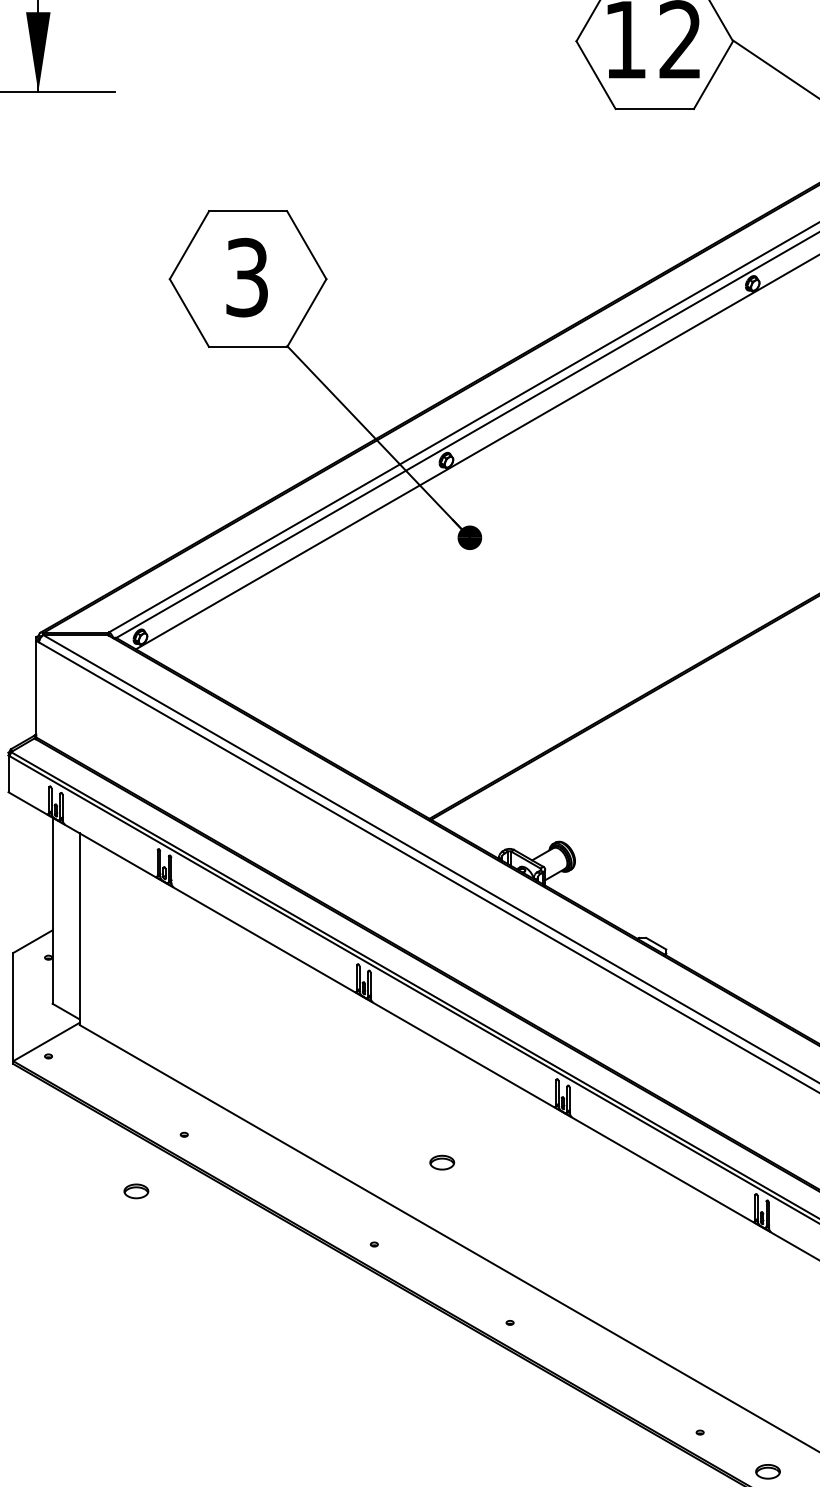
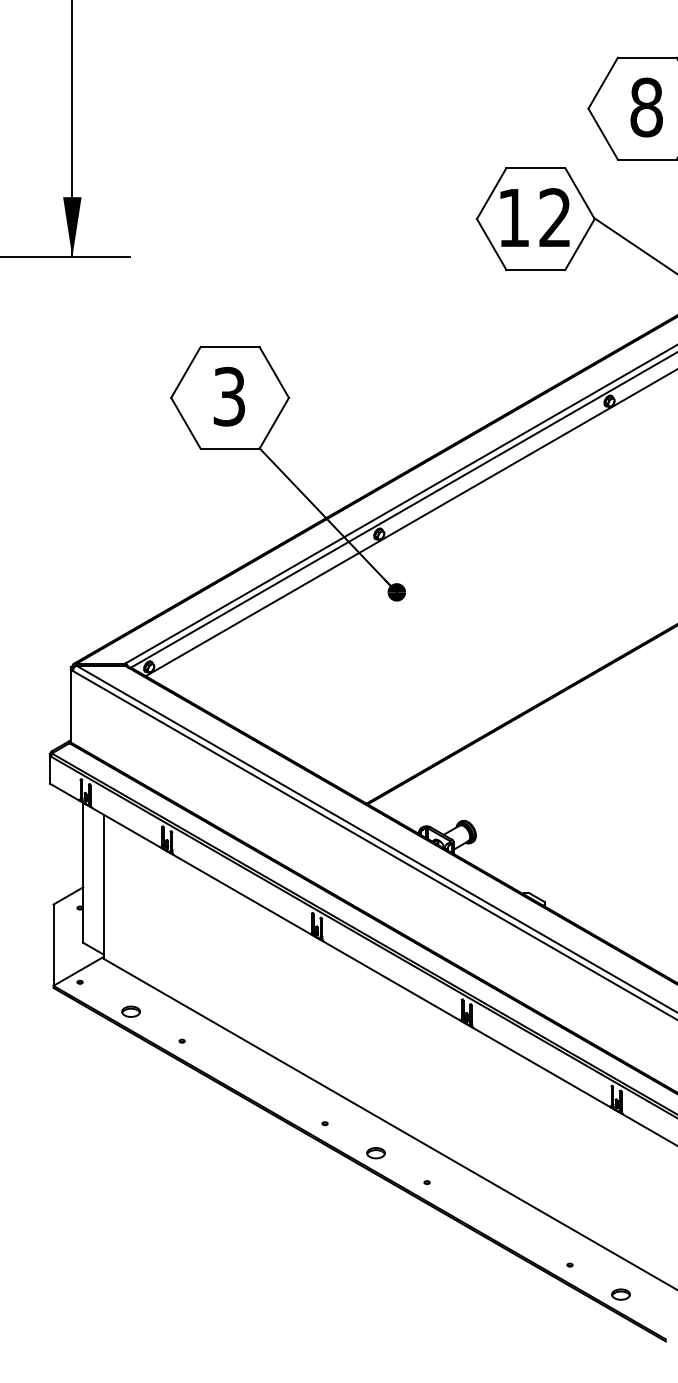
part: (441, 1163) -> (375, 1153), moved
part: (135, 1191) -> (130, 1011), moved

